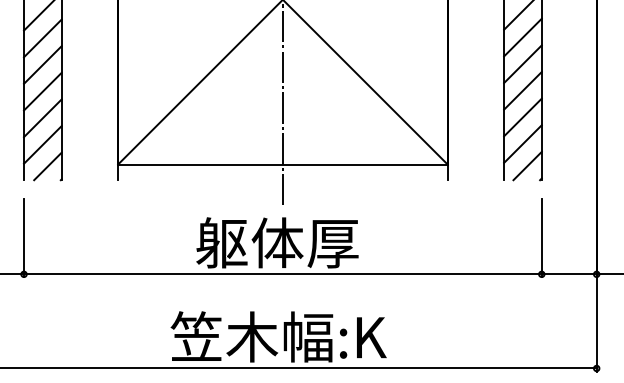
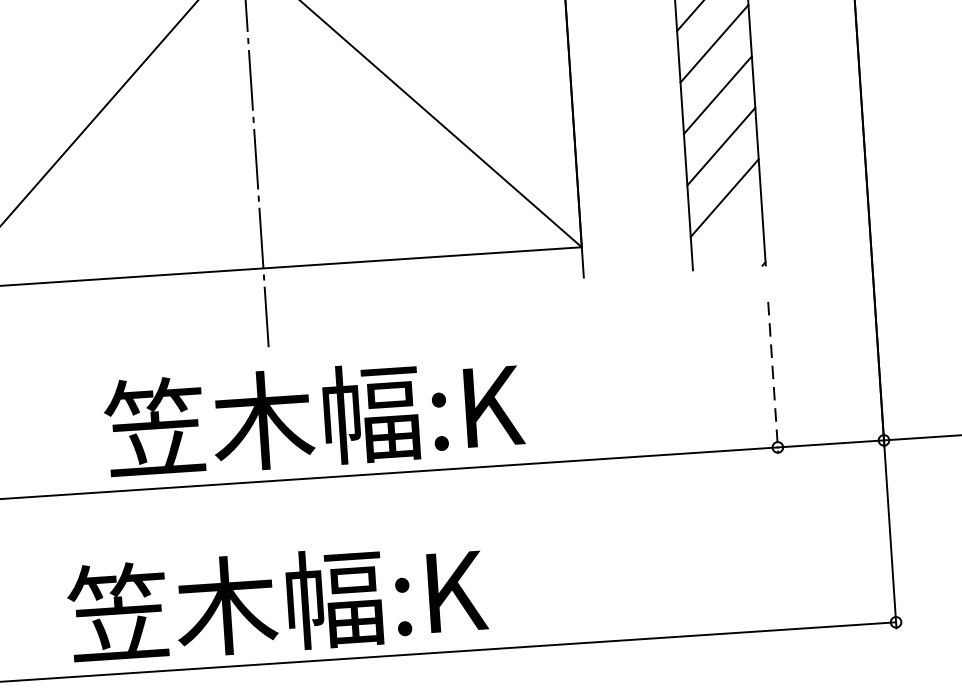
line: (527, 165) -> (736, 238), removed
line: (541, 238) -> (772, 378), solid -> dashed
text: (303, 242) -> (313, 416), 躯体厚 -> 笠木幅:K

